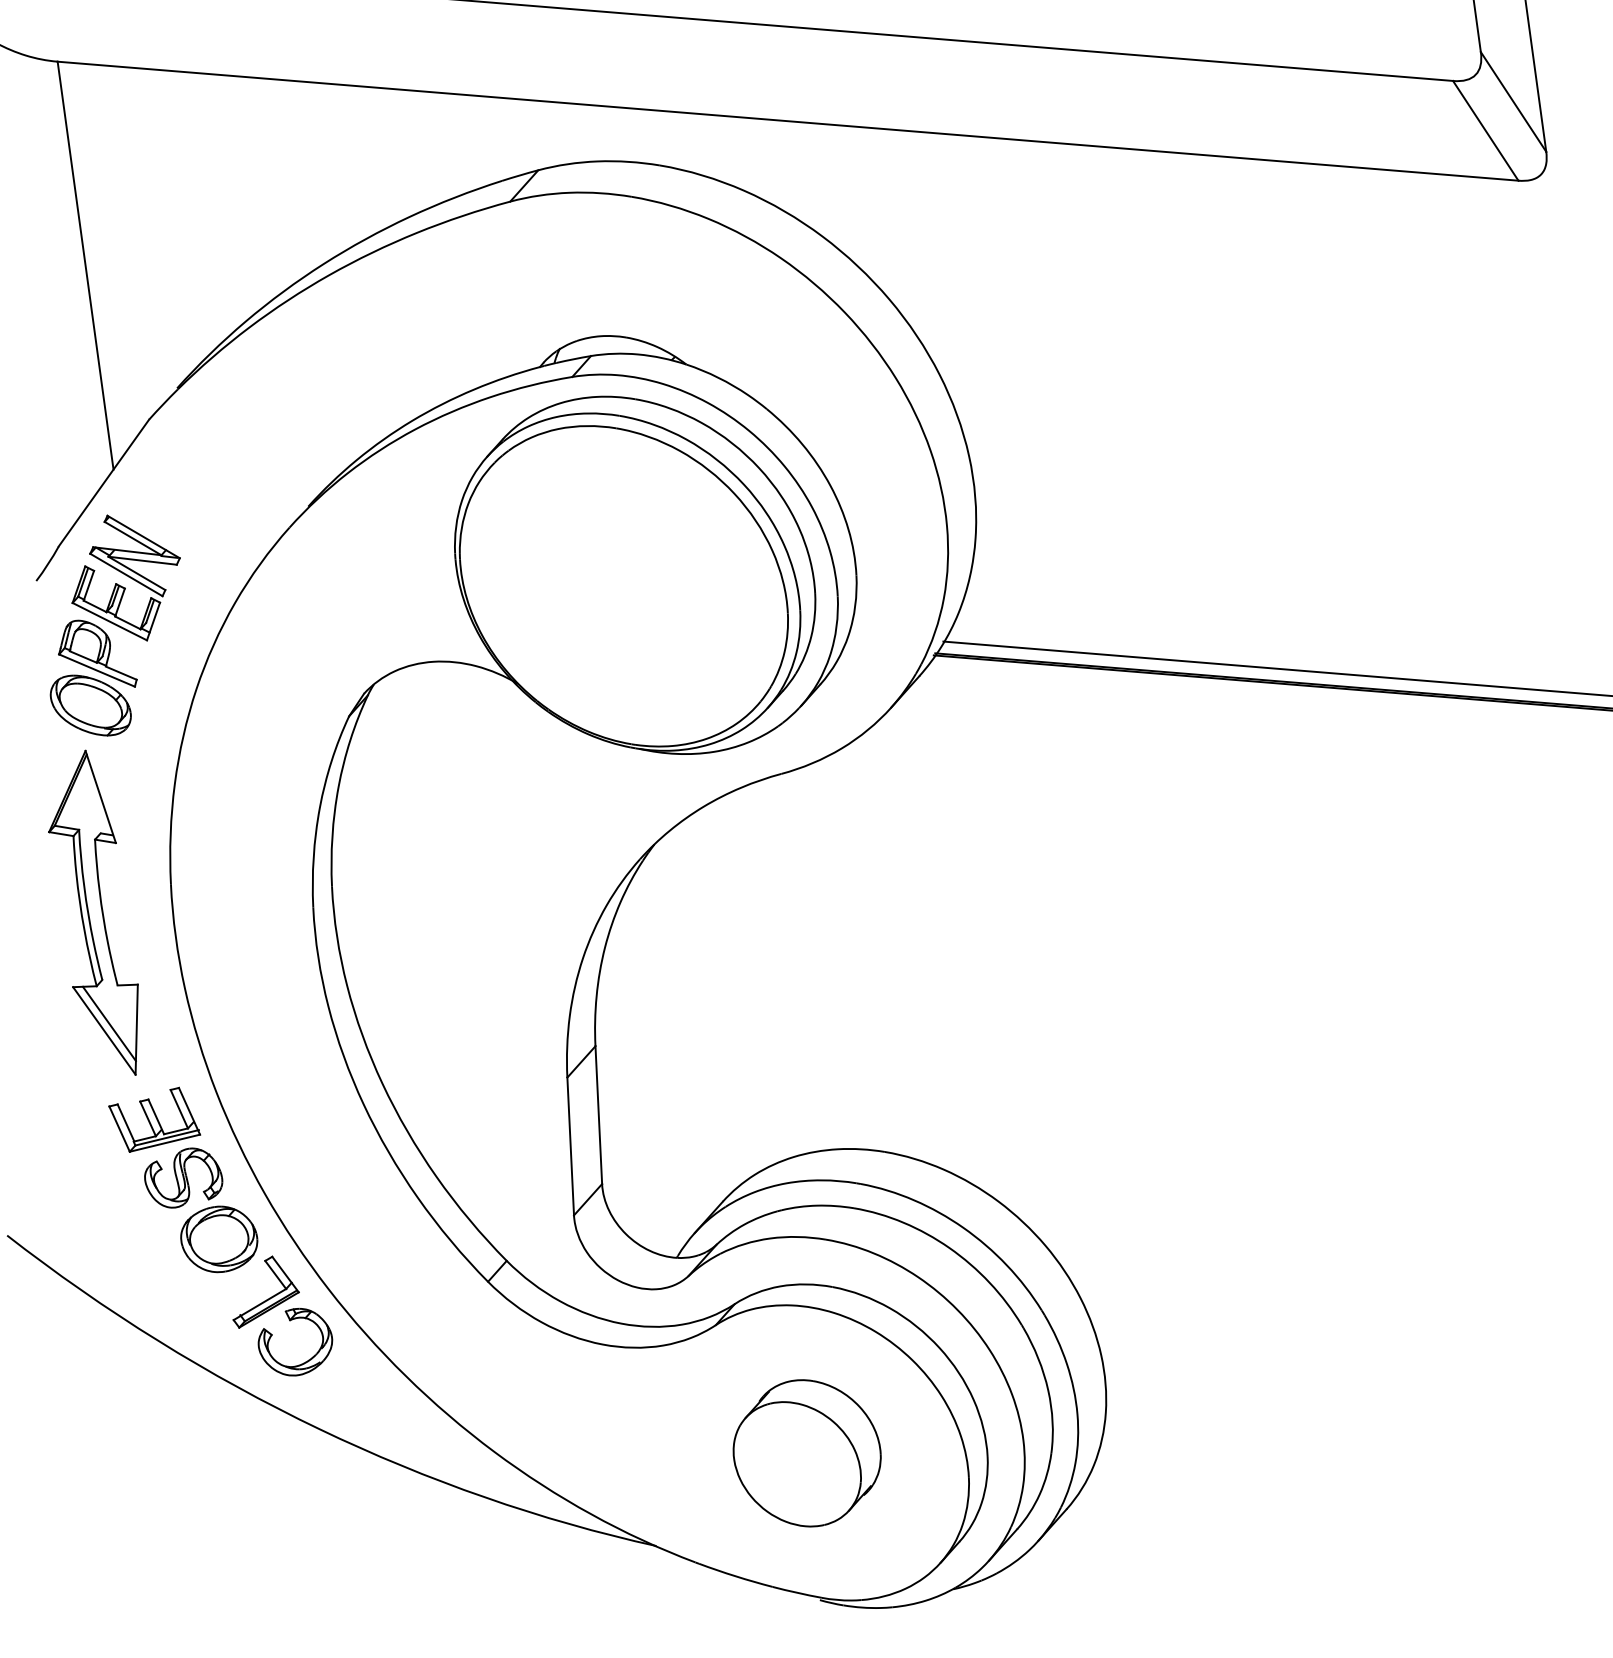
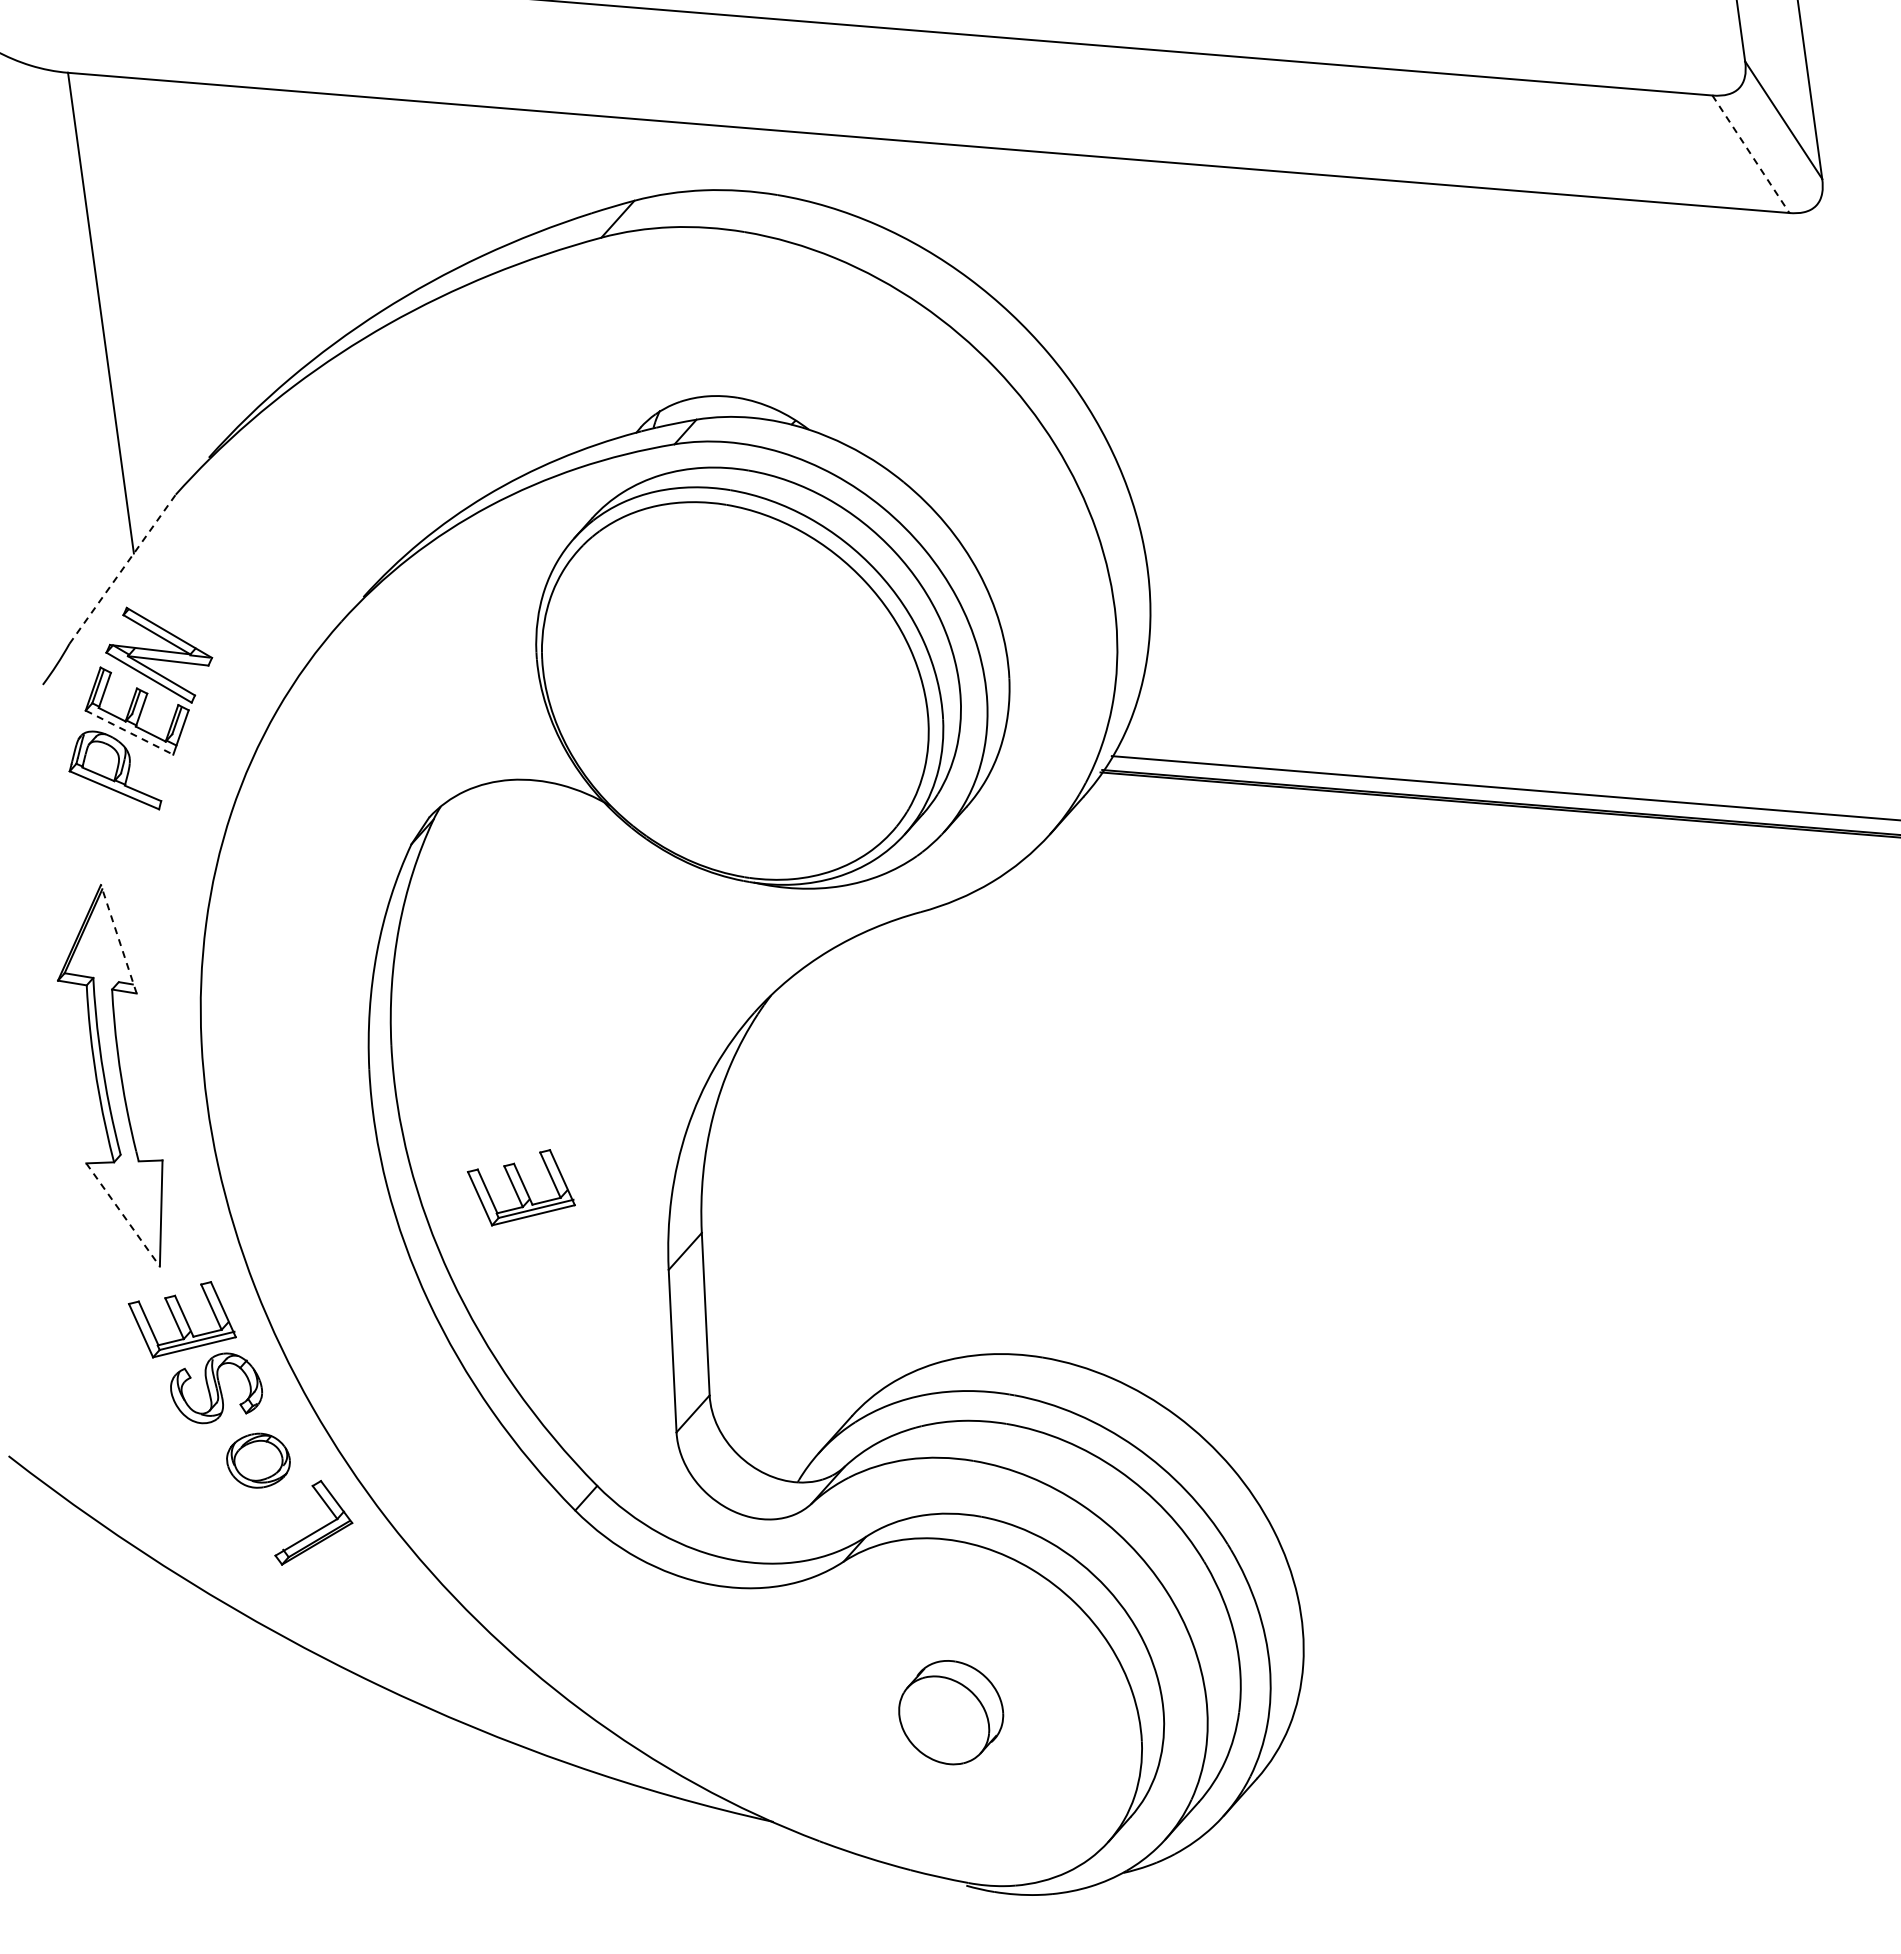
line: (1486, 131) -> (1751, 154), solid -> dashed
line: (103, 483) -> (122, 569), solid -> dashed
line: (109, 621) -> (129, 732), solid -> dashed
part: (91, 705) -> (107, 831), removed
line: (100, 796) -> (118, 938), solid -> dashed
part: (441, 1007) -> (520, 1187), added
line: (108, 1023) -> (128, 1206), removed
line: (104, 1031) -> (123, 1215), solid -> dashed
part: (219, 1239) -> (258, 1460), size x0.7
part: (291, 1320) -> (343, 1556), removed
part: (806, 1453) -> (950, 1712), size x0.6

